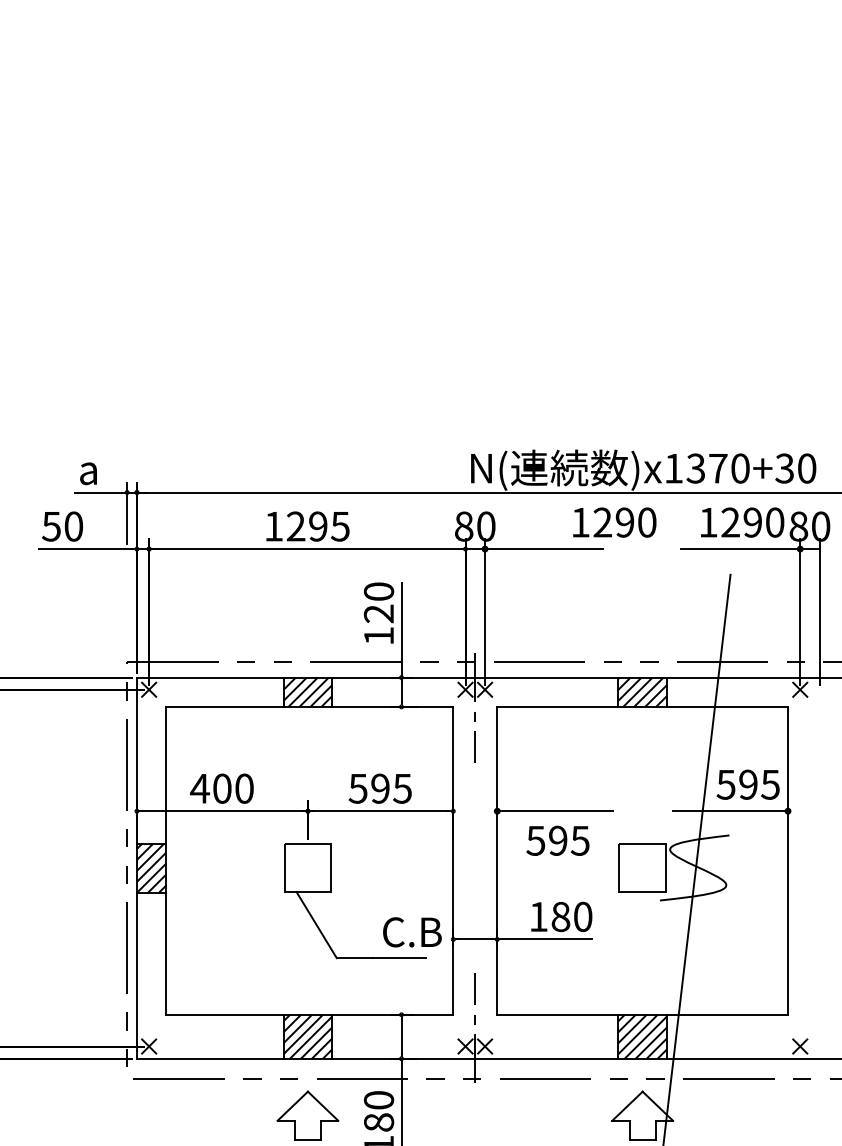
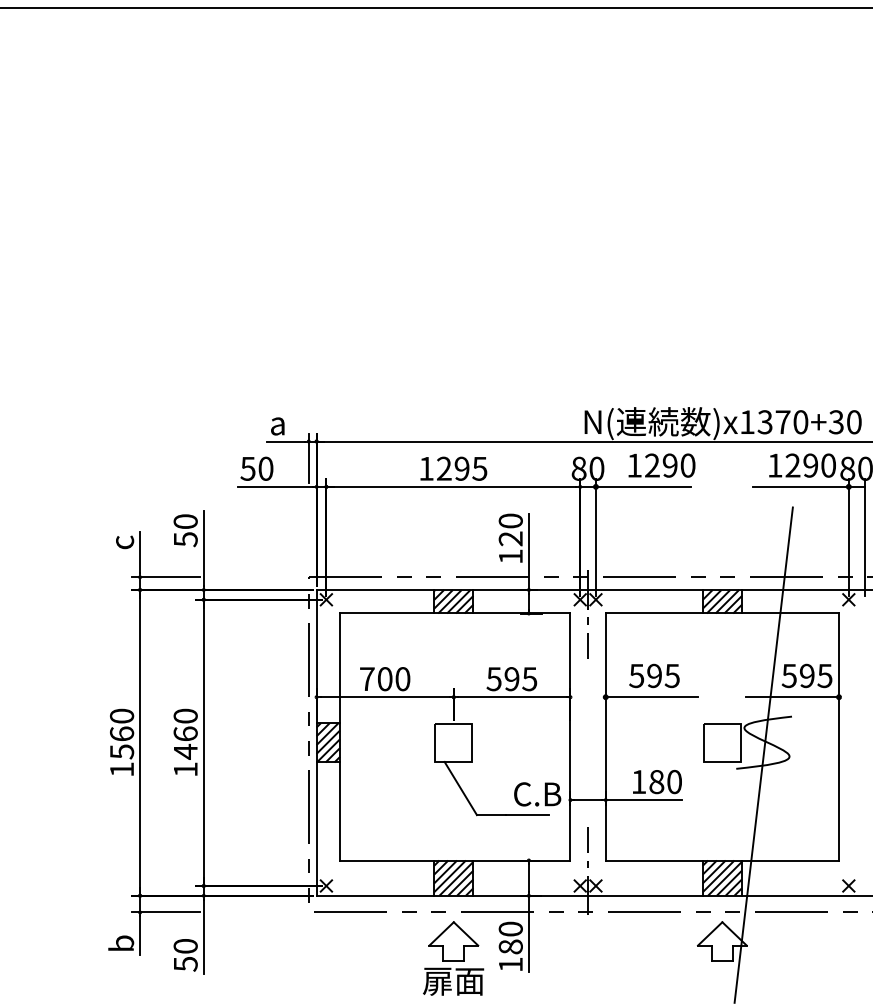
text: (614, 522) -> (661, 465), moved
text: (200, 787) -> (367, 678), 400 -> 700
text: (558, 840) -> (654, 675), moved

